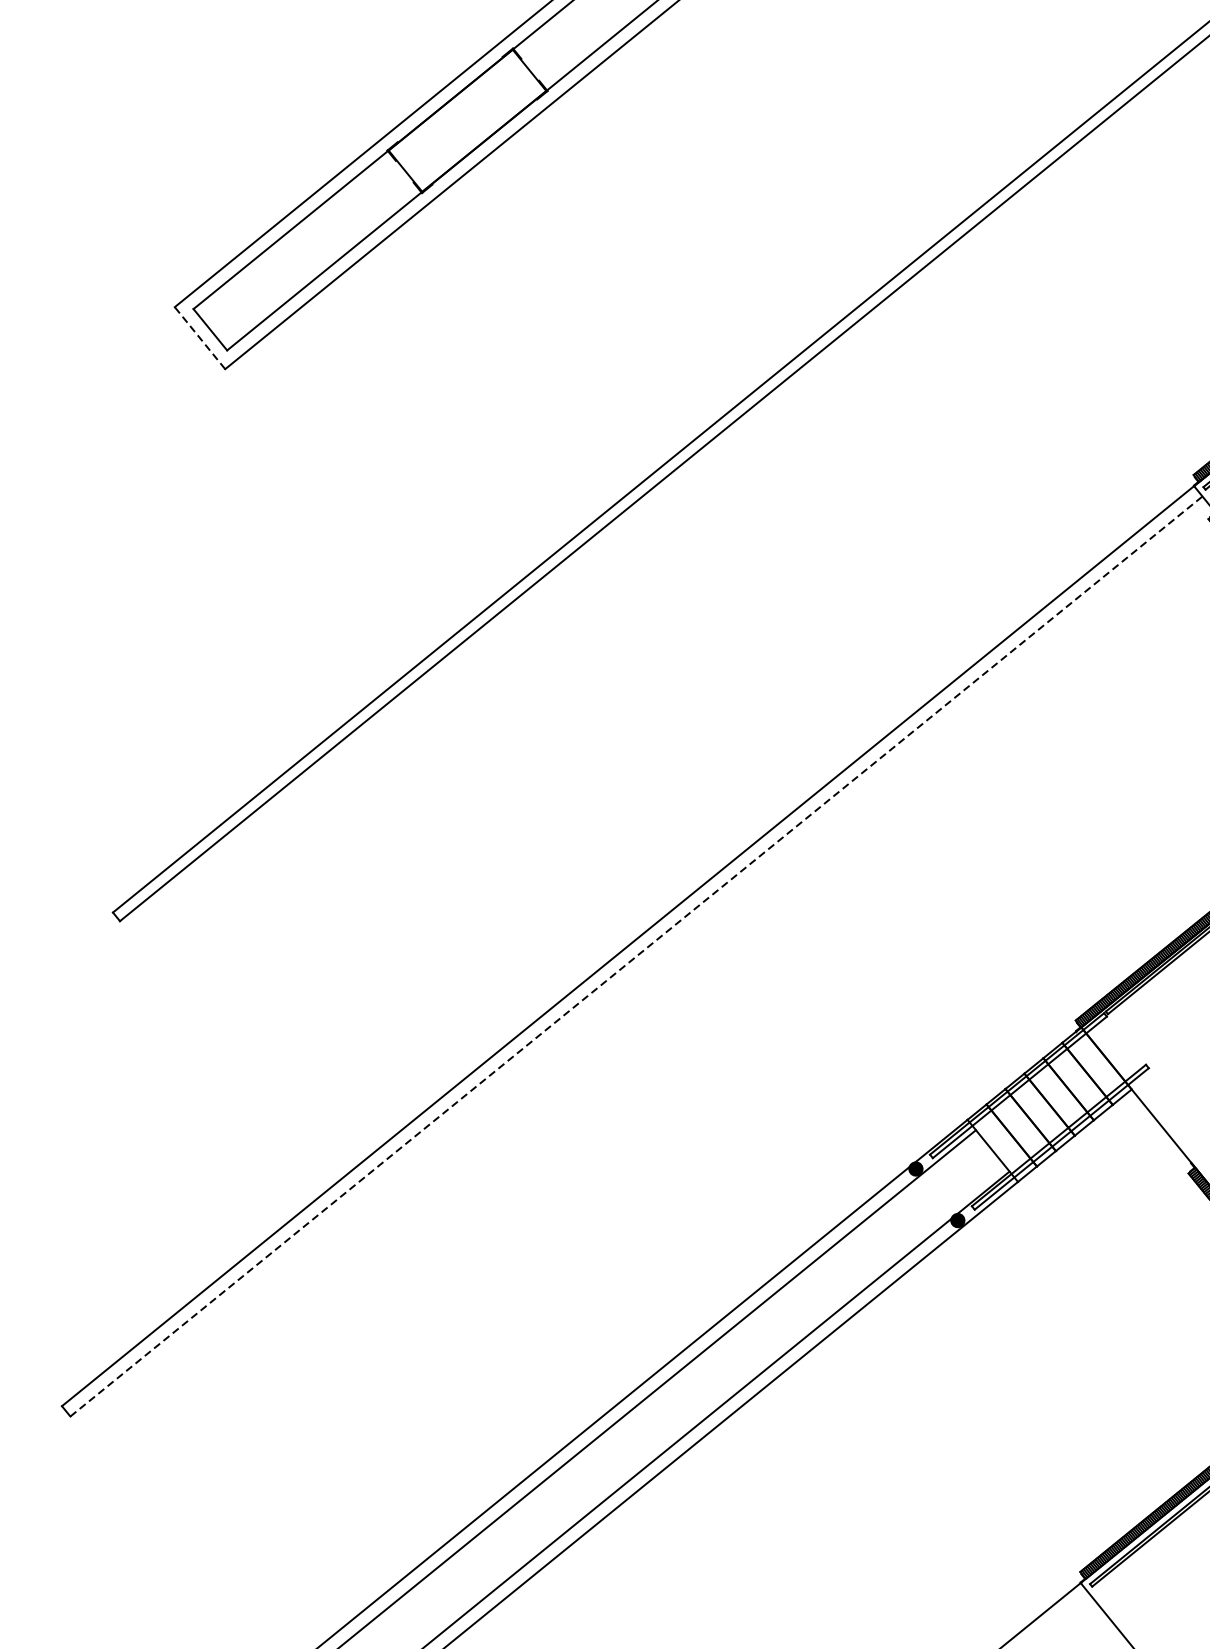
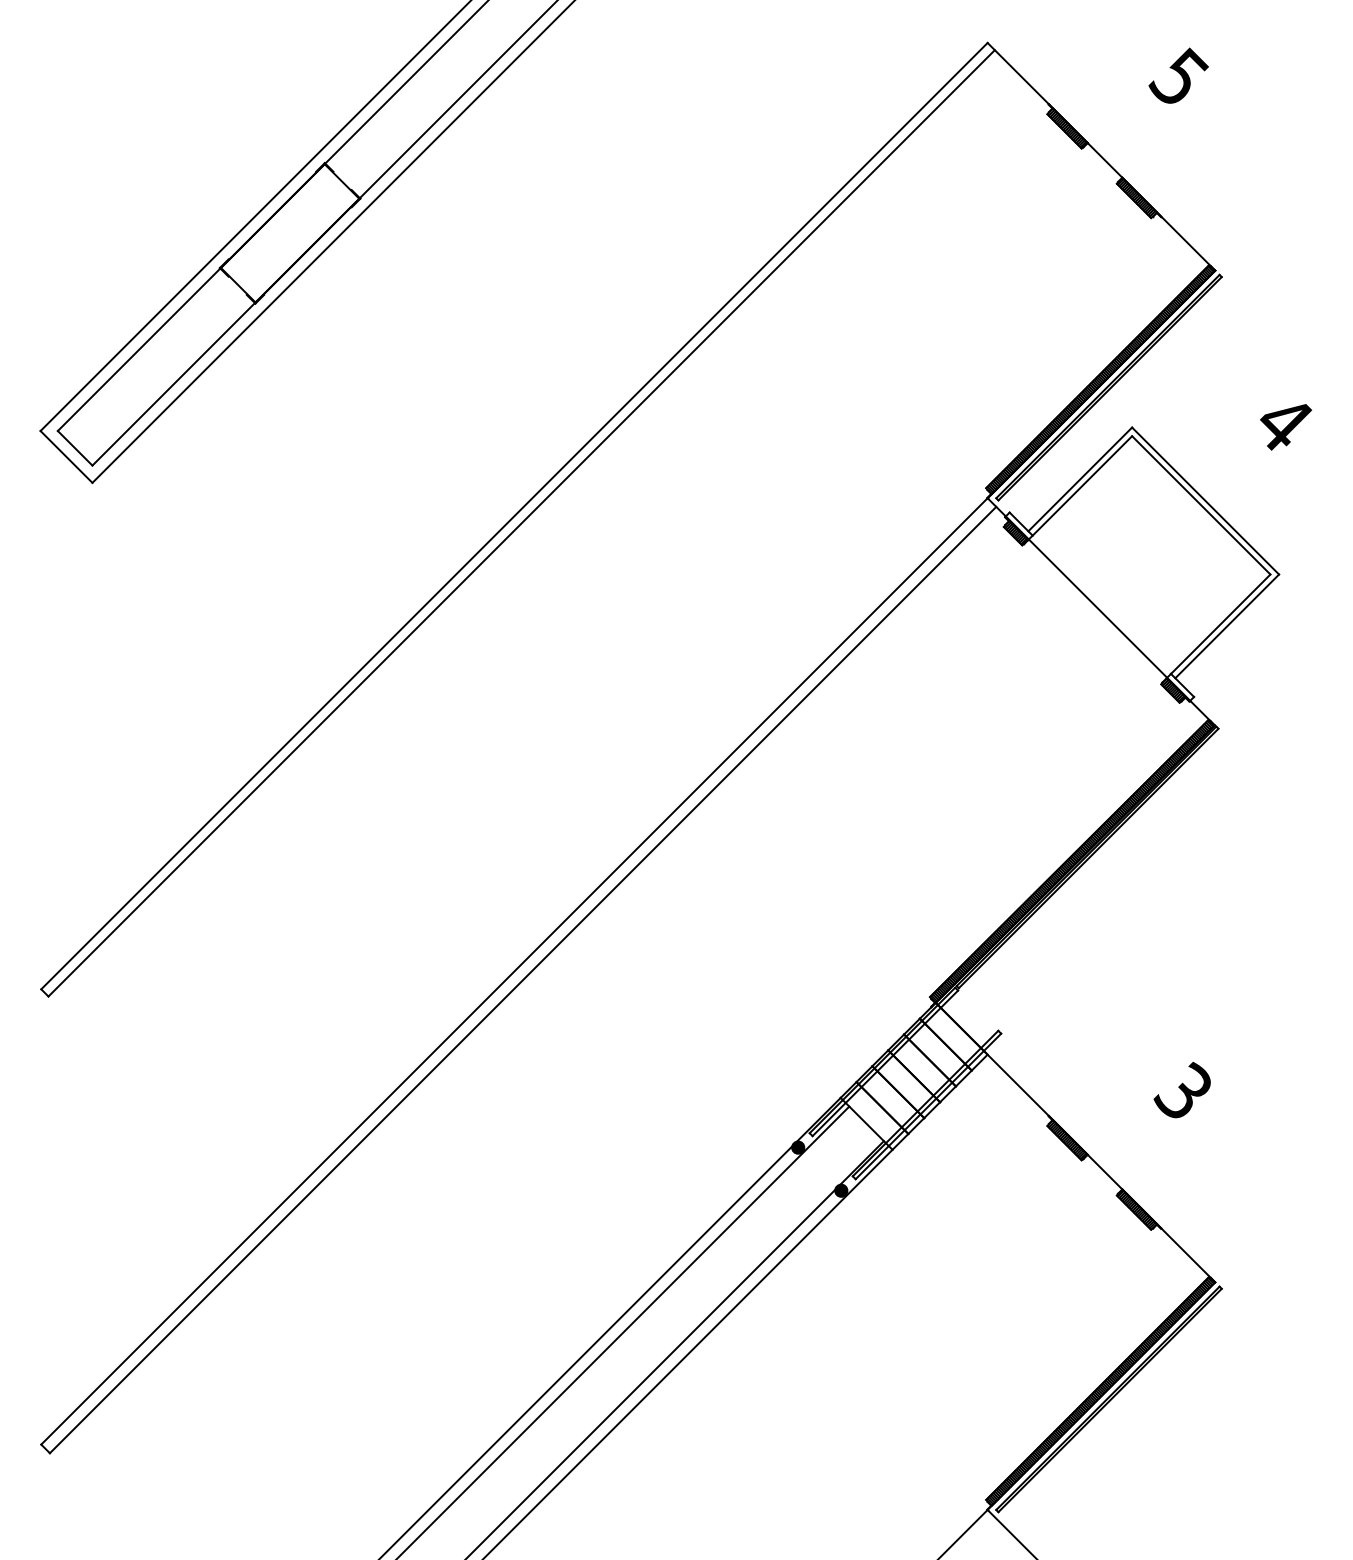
line: (200, 337) -> (66, 456), dashed -> solid
line: (636, 955) -> (523, 979), dashed -> solid

